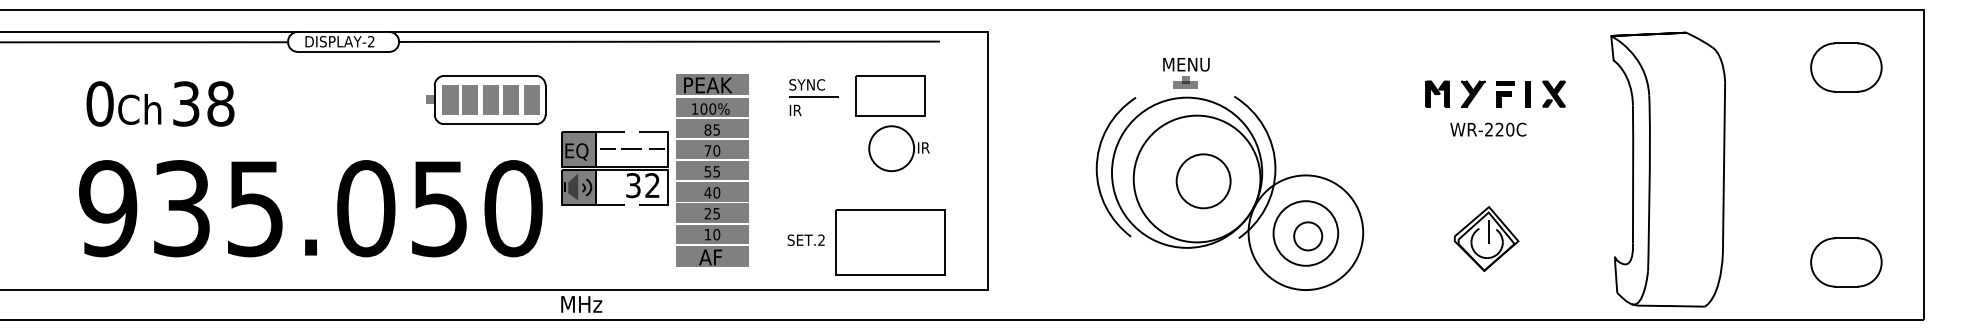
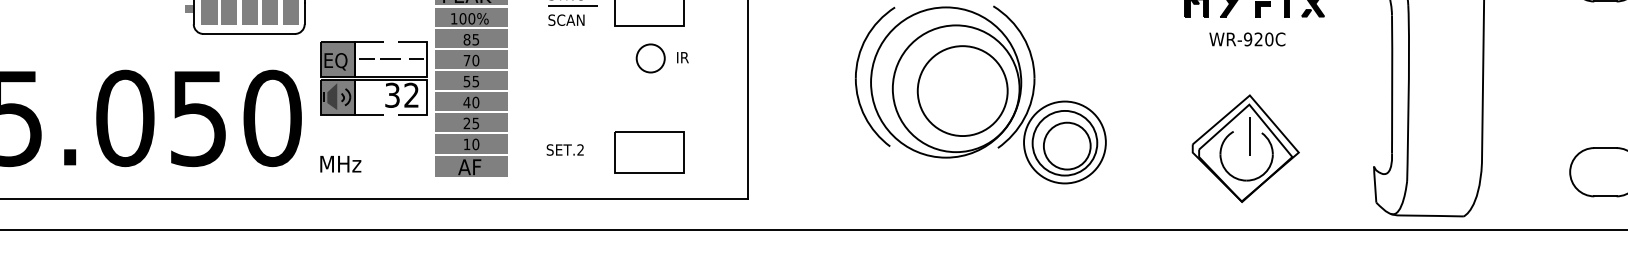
text: (807, 110) -> (566, 20), IR -> SCAN
text: (1488, 129) -> (1247, 39), WR-220C -> WR-920C
circle: (891, 148) -> (650, 58), size x0.62
circle: (1203, 181) -> (962, 91), size x1.67
circle: (1305, 232) -> (1064, 142), size x0.71
circle: (1307, 235) -> (1066, 145), size x1.67
part: (1486, 238) -> (1245, 148), size x1.67
part: (890, 242) -> (649, 152), size x0.62
text: (581, 304) -> (340, 164), moved

